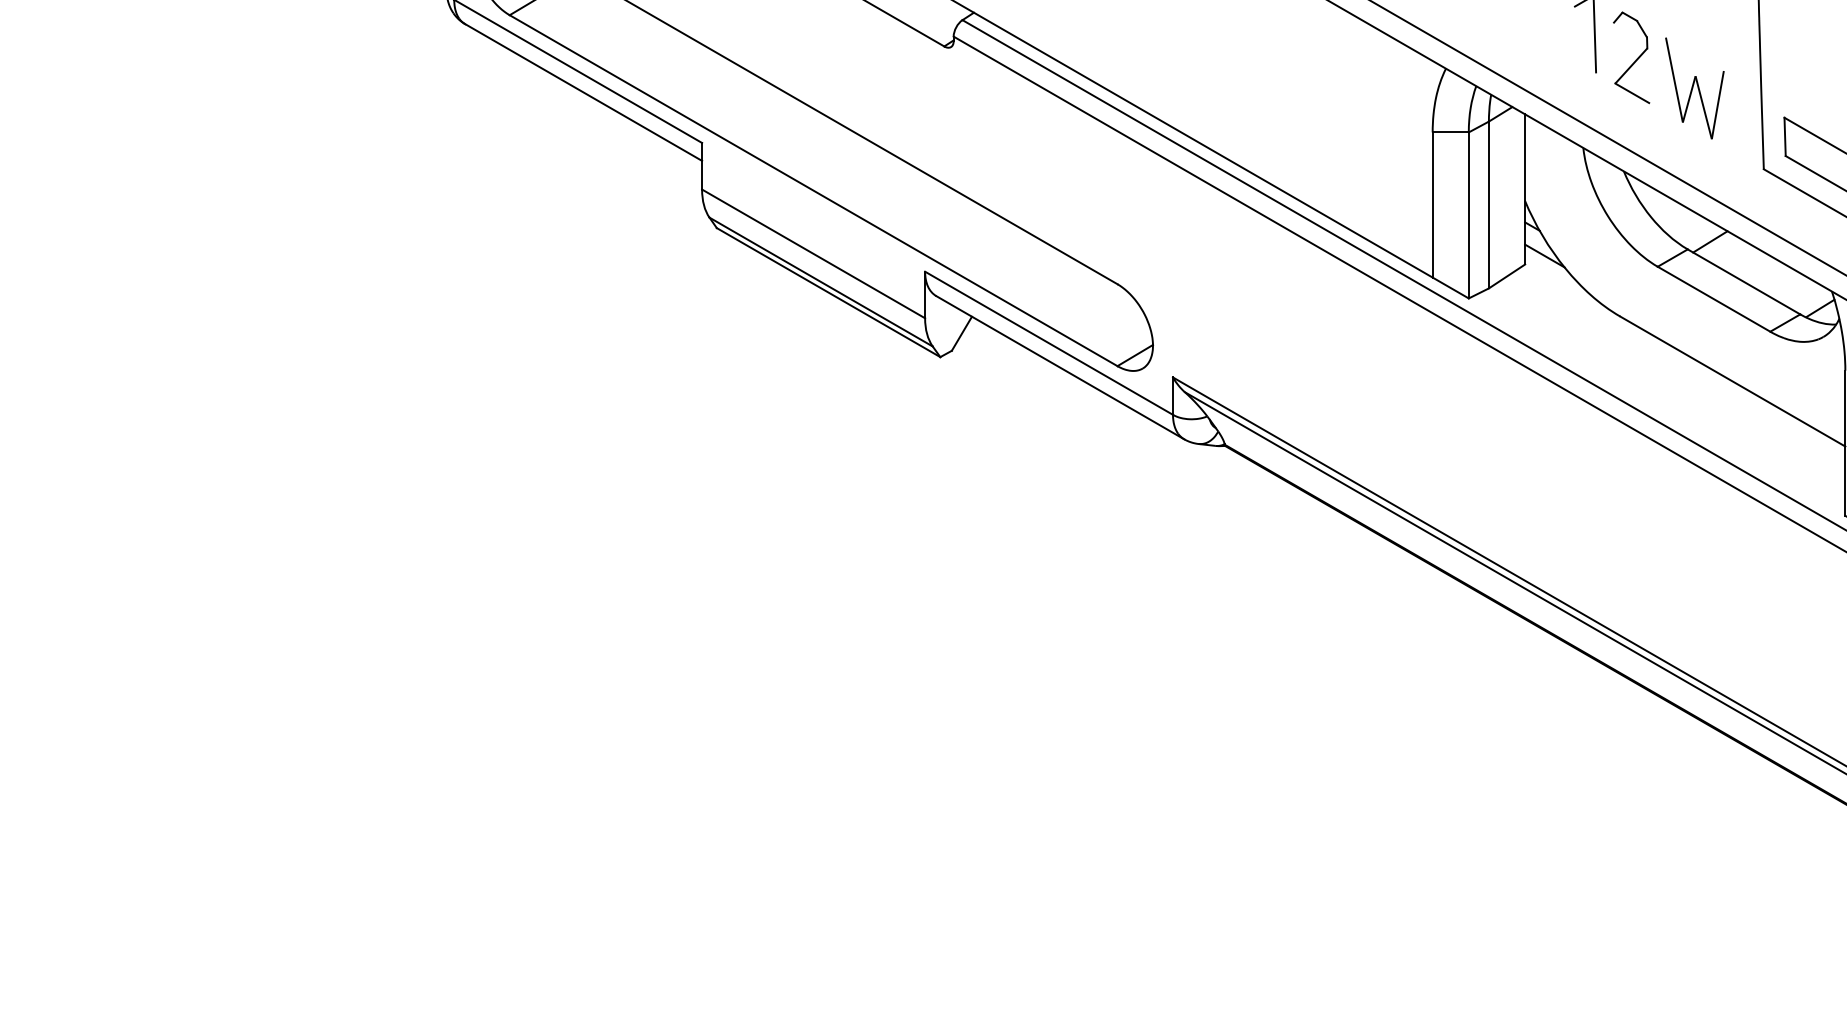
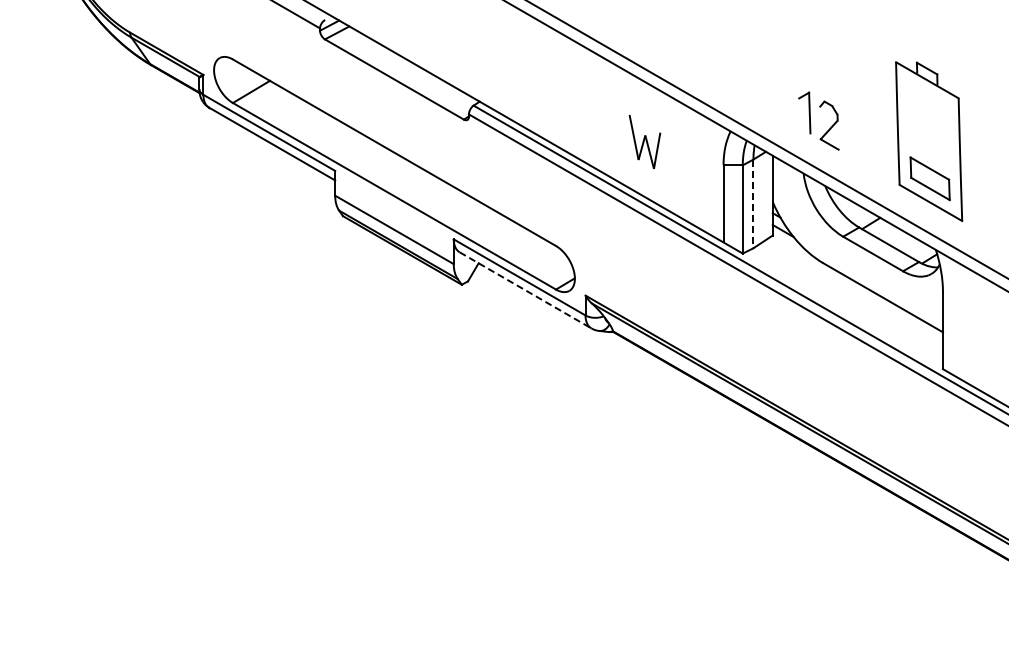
part: (1693, 87) -> (644, 141), moved
line: (1488, 206) -> (753, 204), solid -> dashed
line: (1061, 367) -> (526, 290), solid -> dashed

